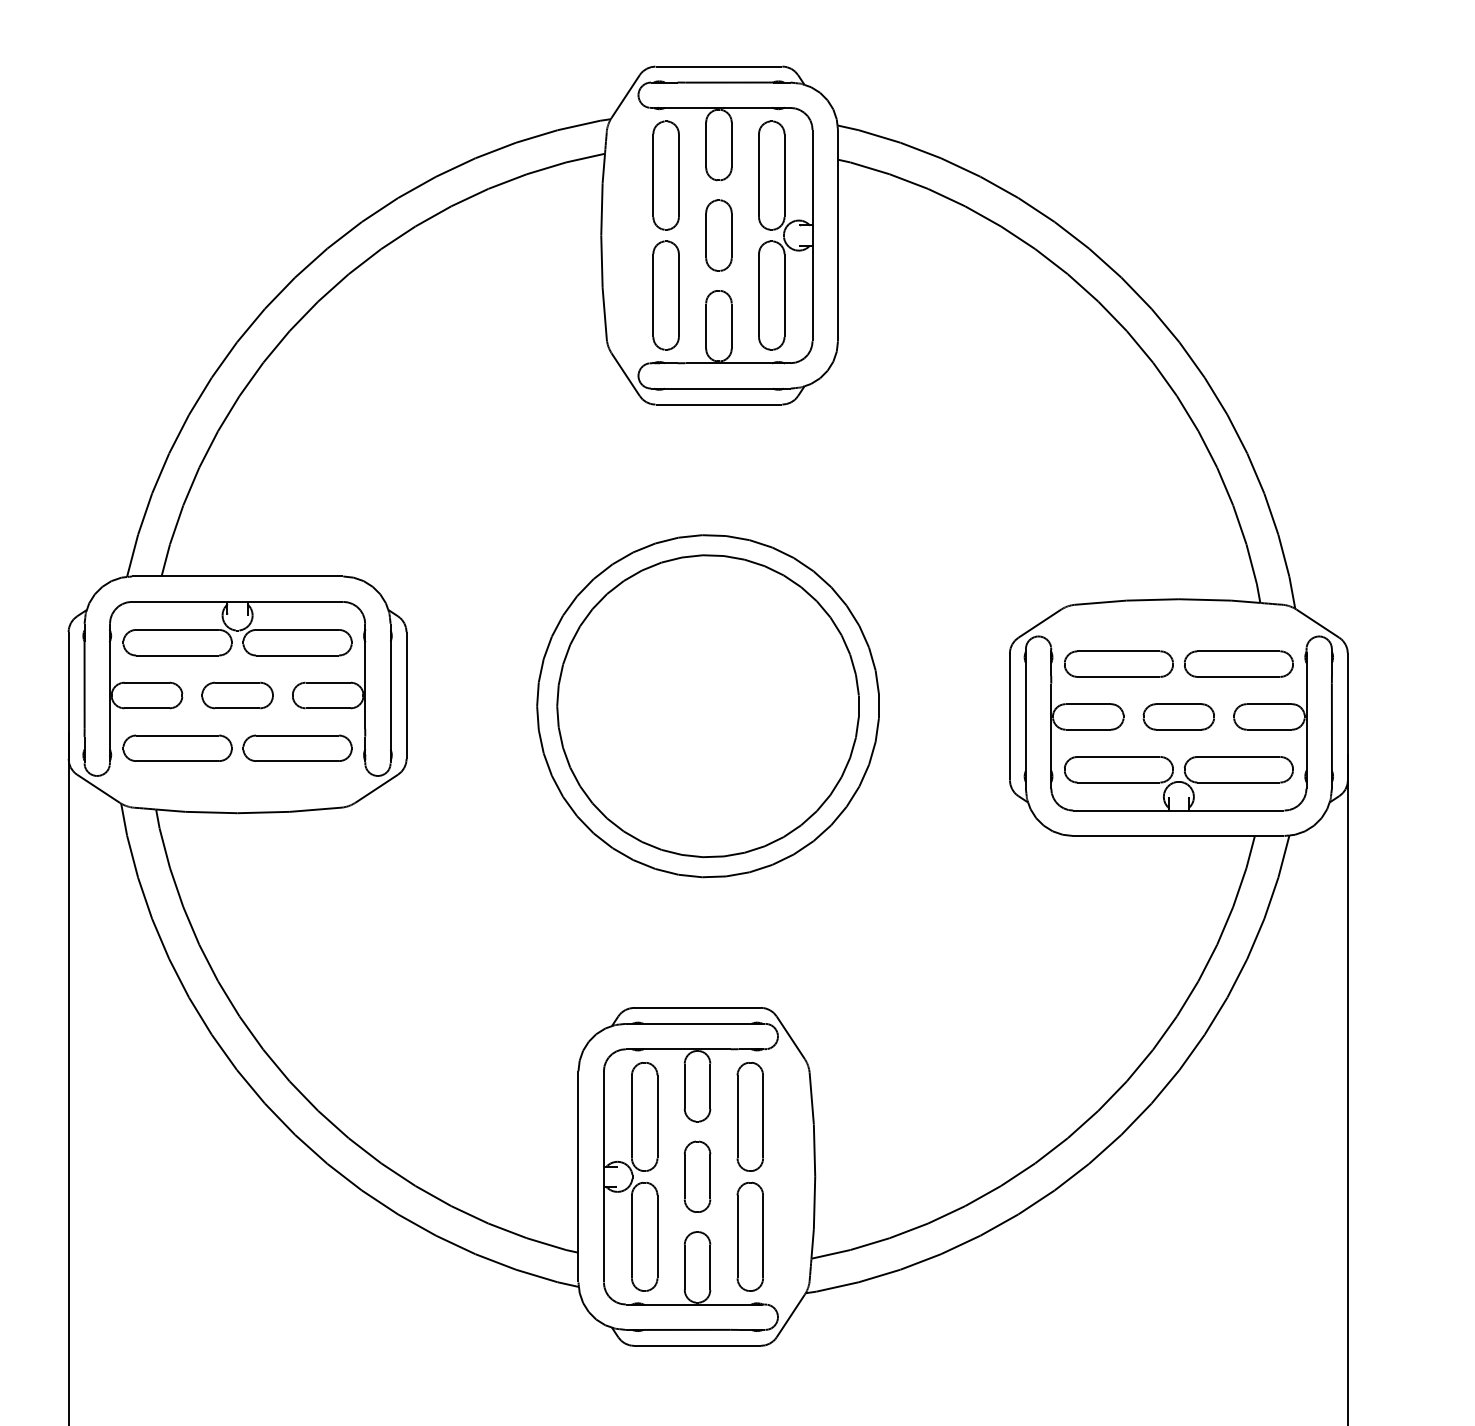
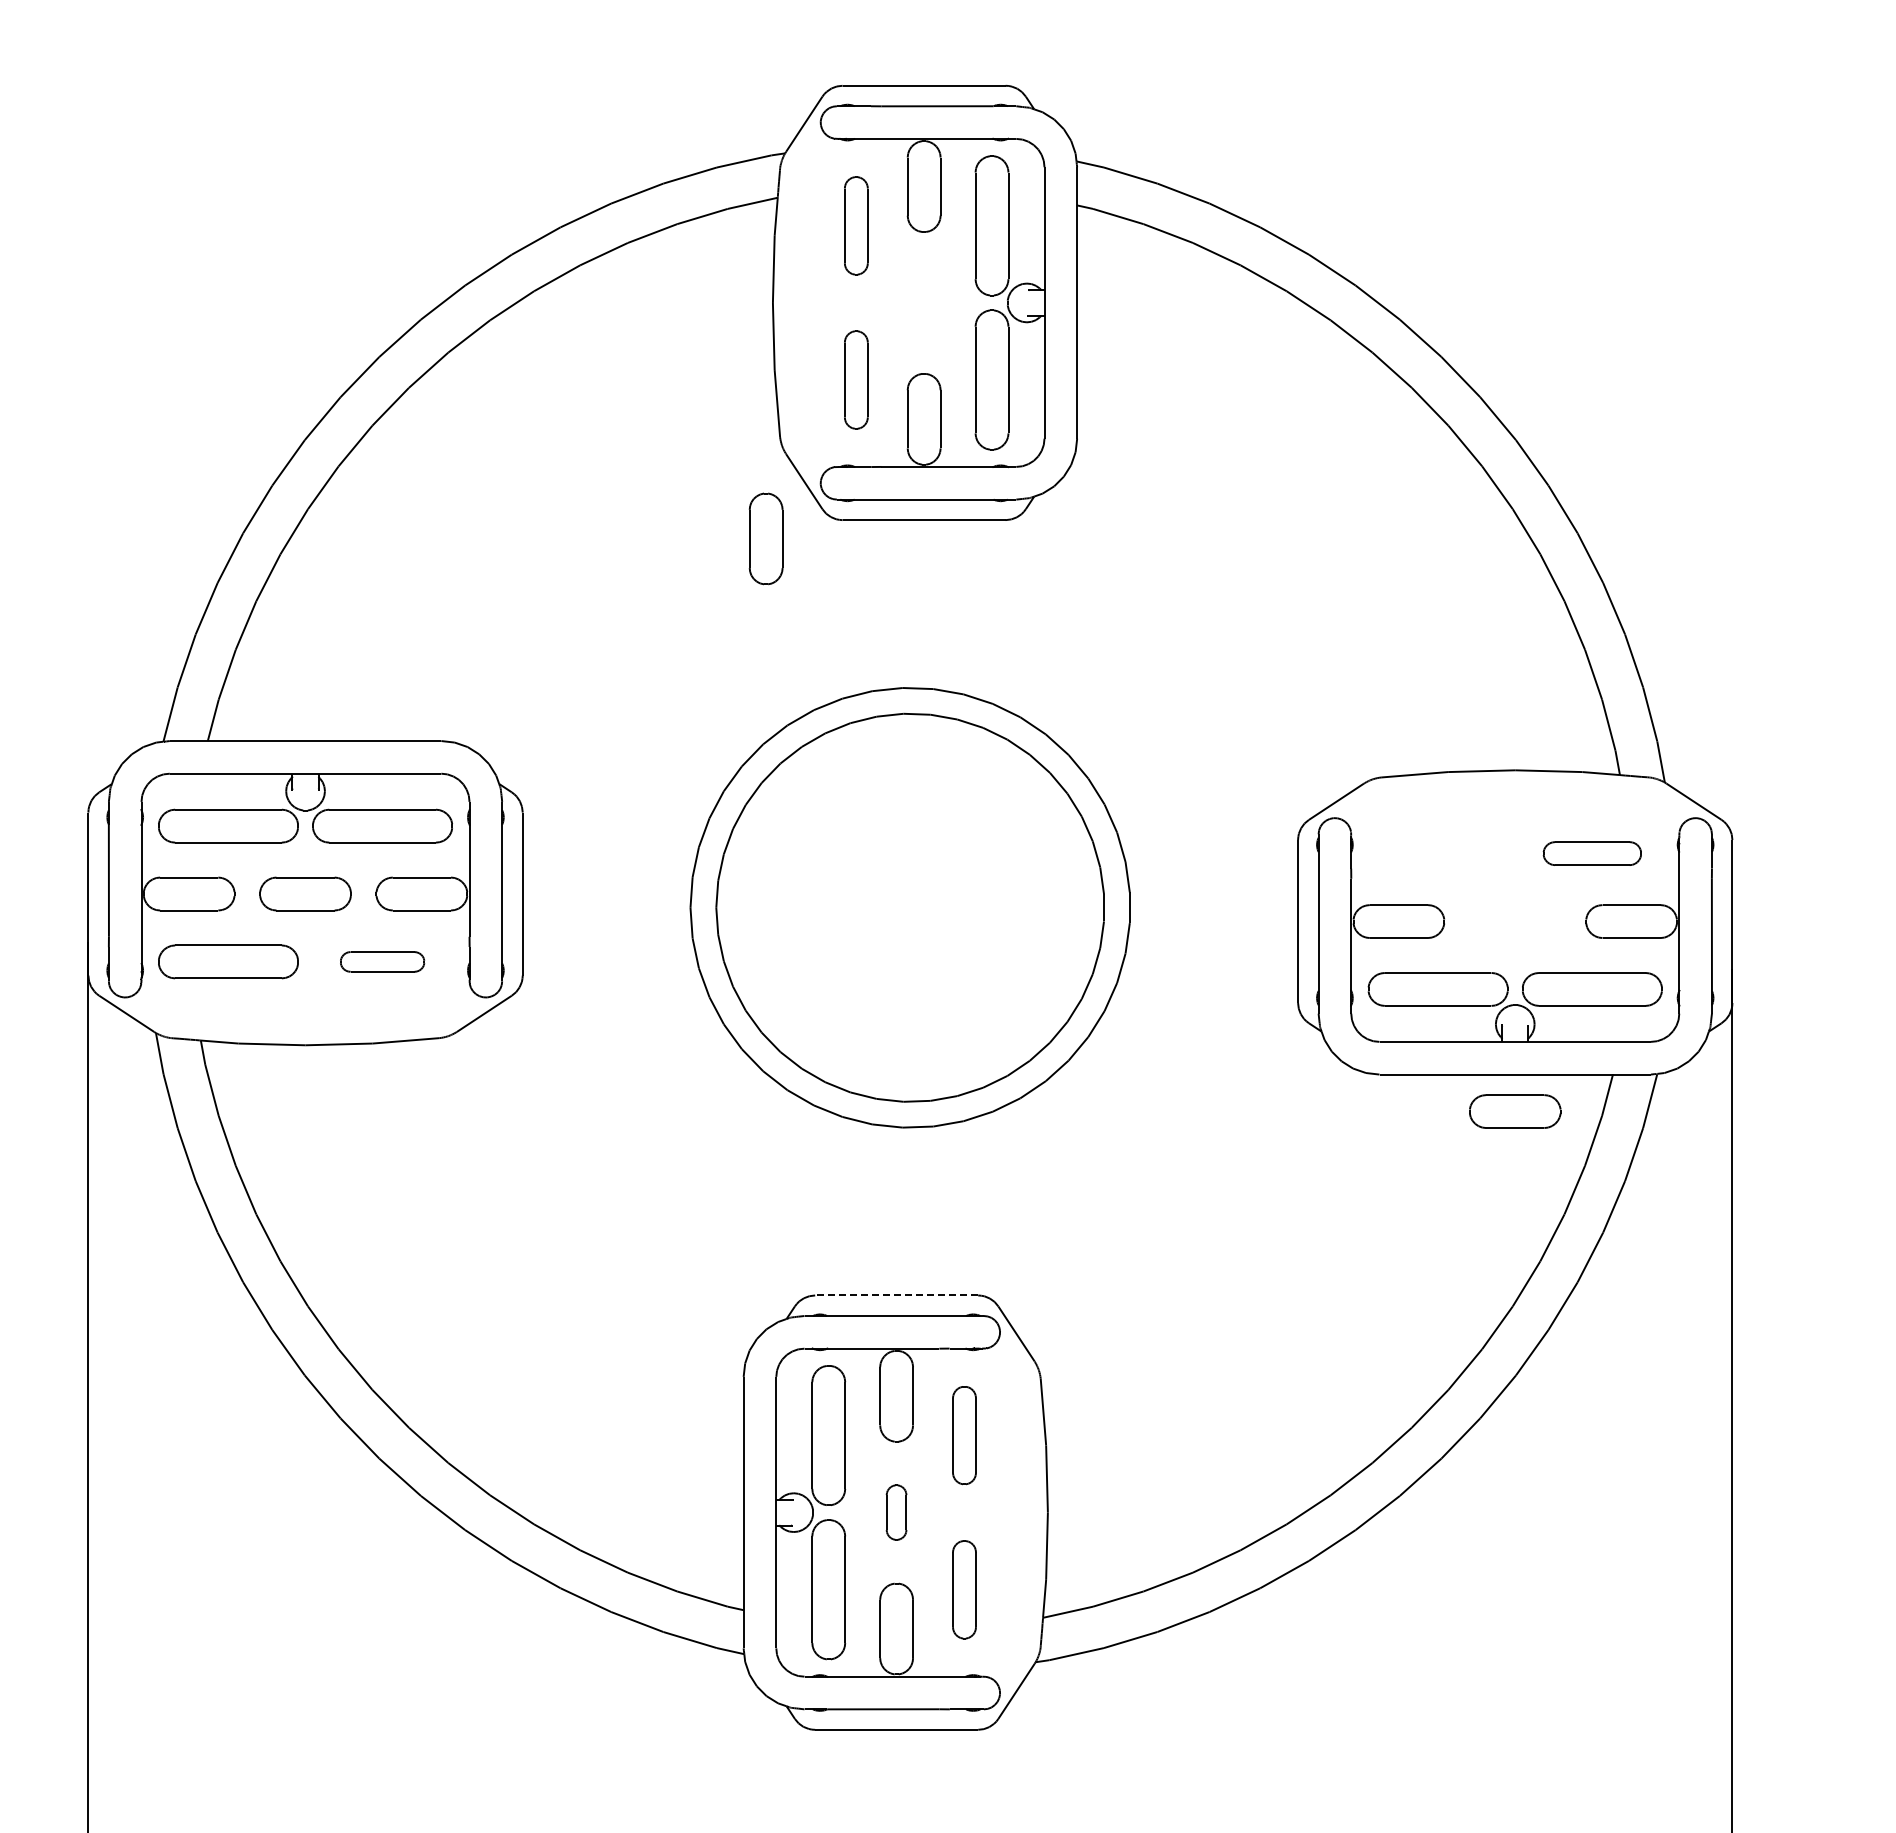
part: (666, 175) -> (856, 225), size x0.7
part: (718, 235) -> (765, 538), moved
part: (666, 295) -> (856, 379), size x0.7
part: (1118, 663) -> (1437, 853), removed
part: (1238, 663) -> (1592, 853), size x0.7
part: (1179, 716) -> (1515, 1111), moved
part: (297, 748) -> (382, 961), size x0.6
line: (697, 1007) -> (896, 1295), solid -> dashed
part: (750, 1116) -> (964, 1435), size x0.7
part: (697, 1176) -> (896, 1512), size x0.6
part: (750, 1236) -> (964, 1589), size x0.7

